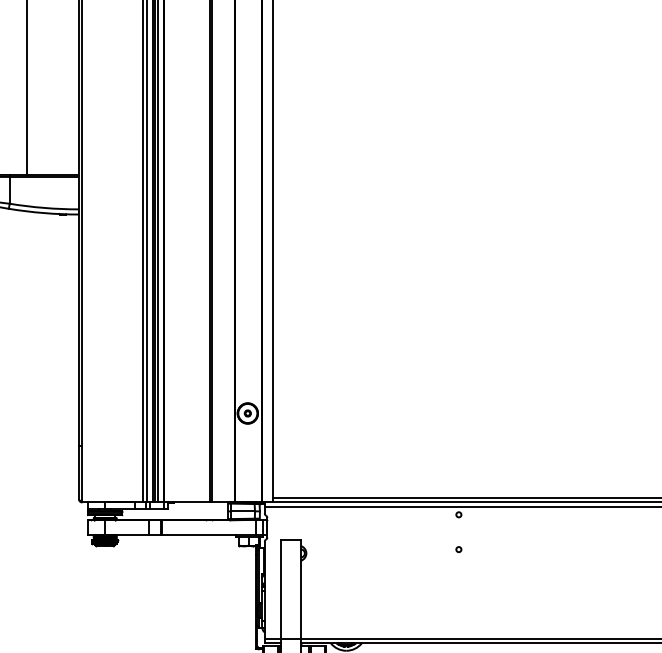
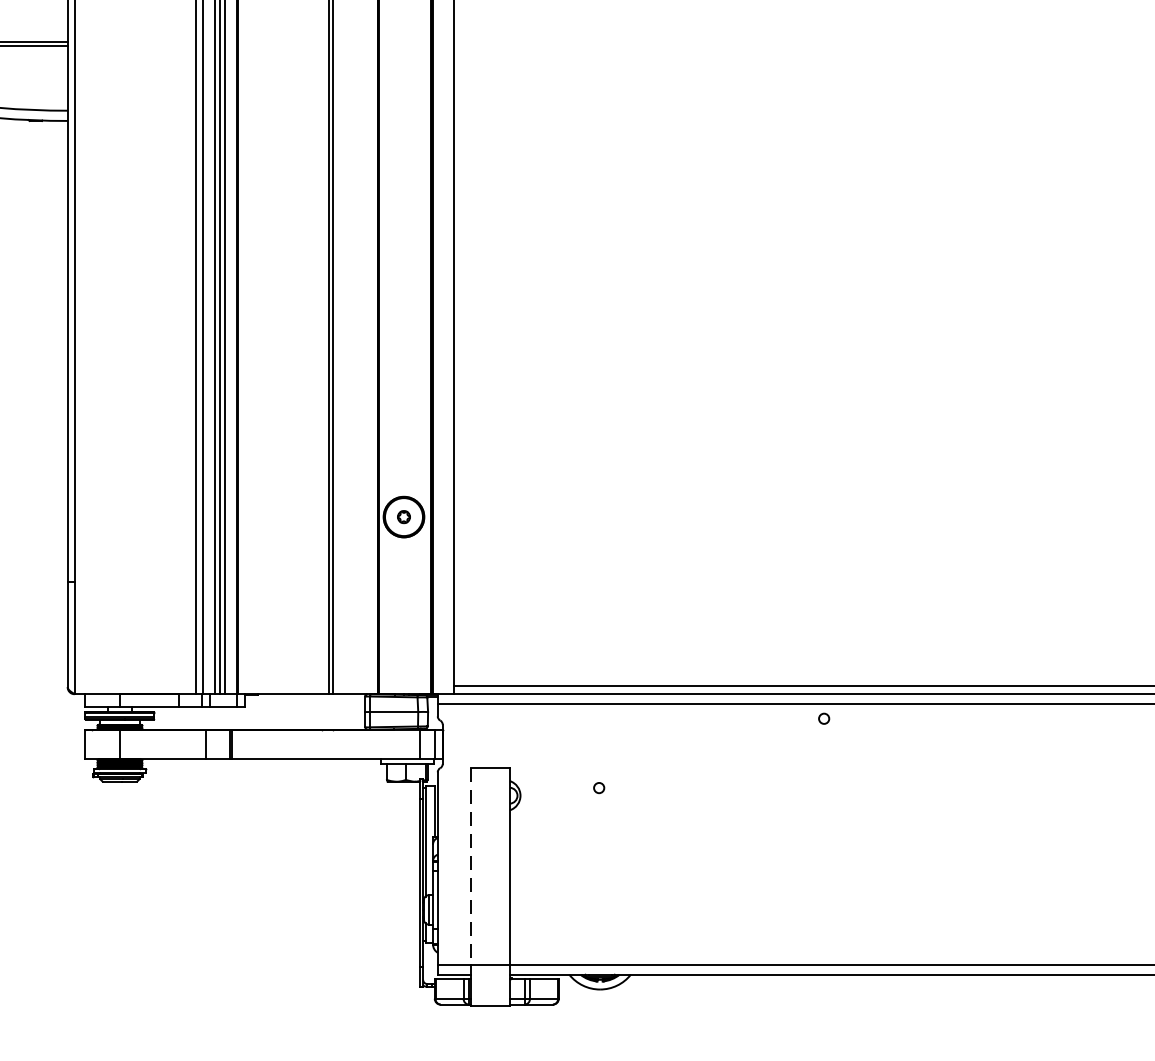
circle: (458, 549) -> (598, 787), moved
line: (281, 589) -> (470, 867), solid -> dashed

